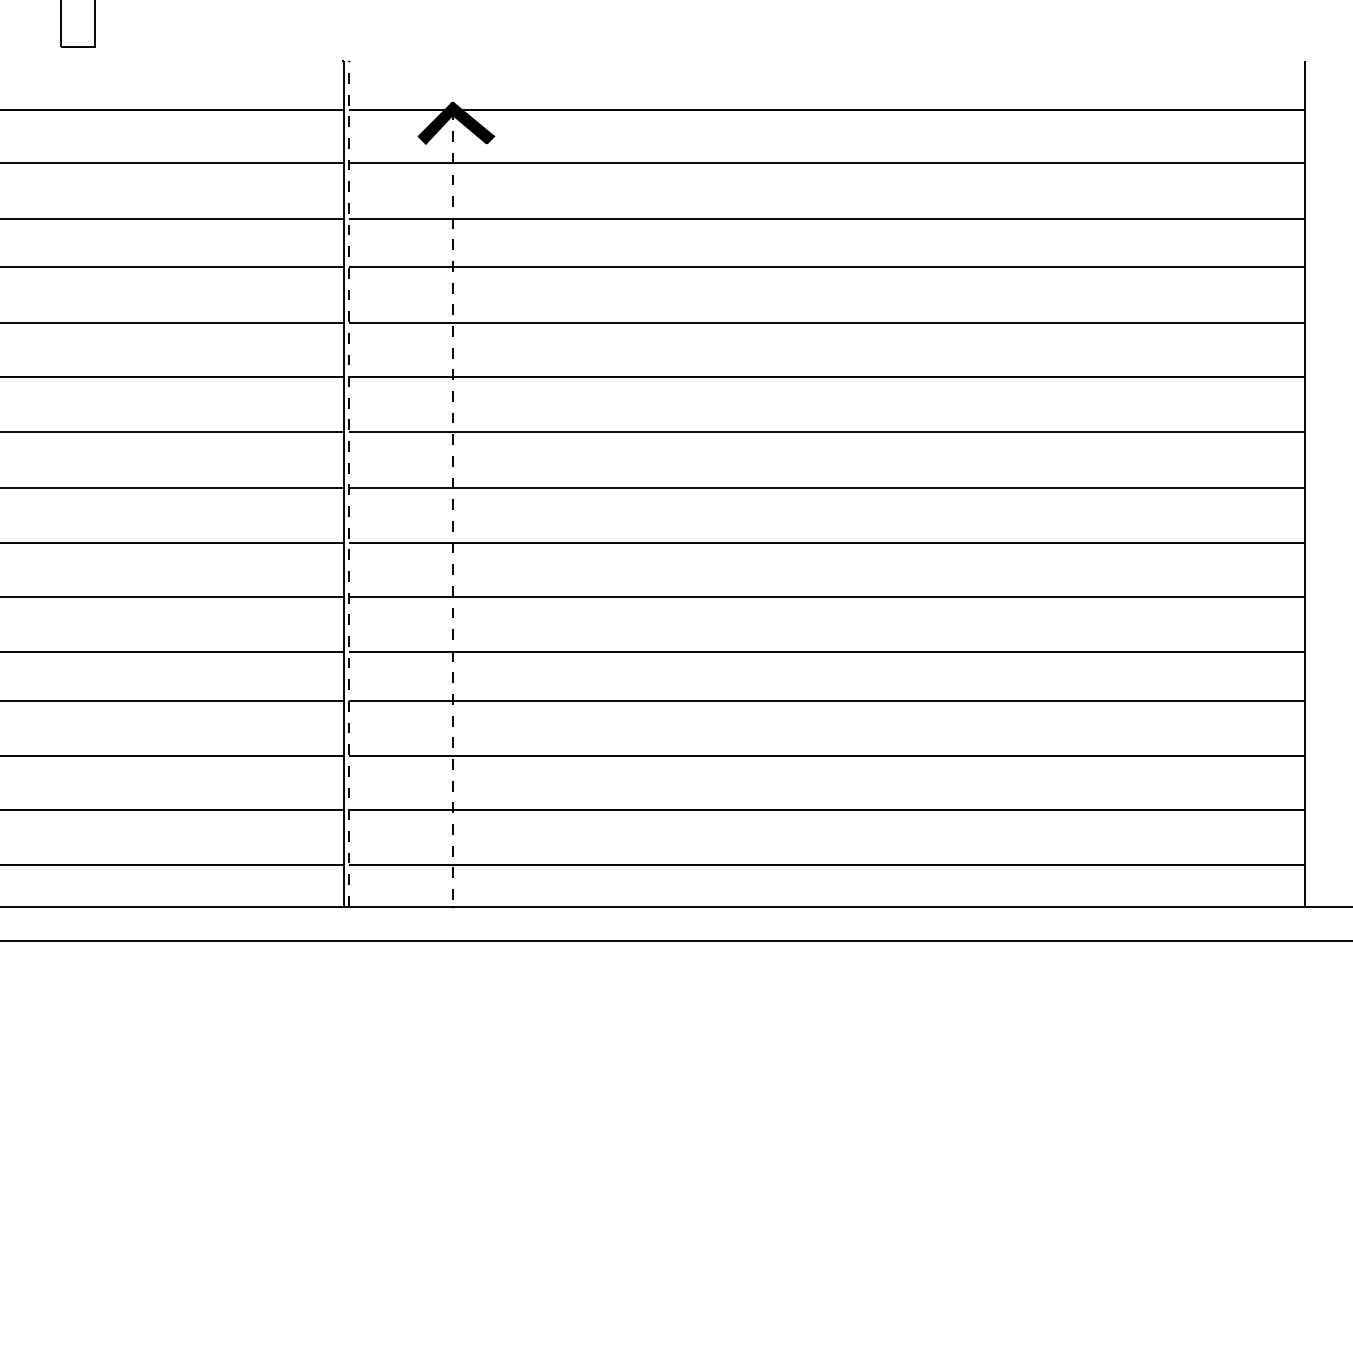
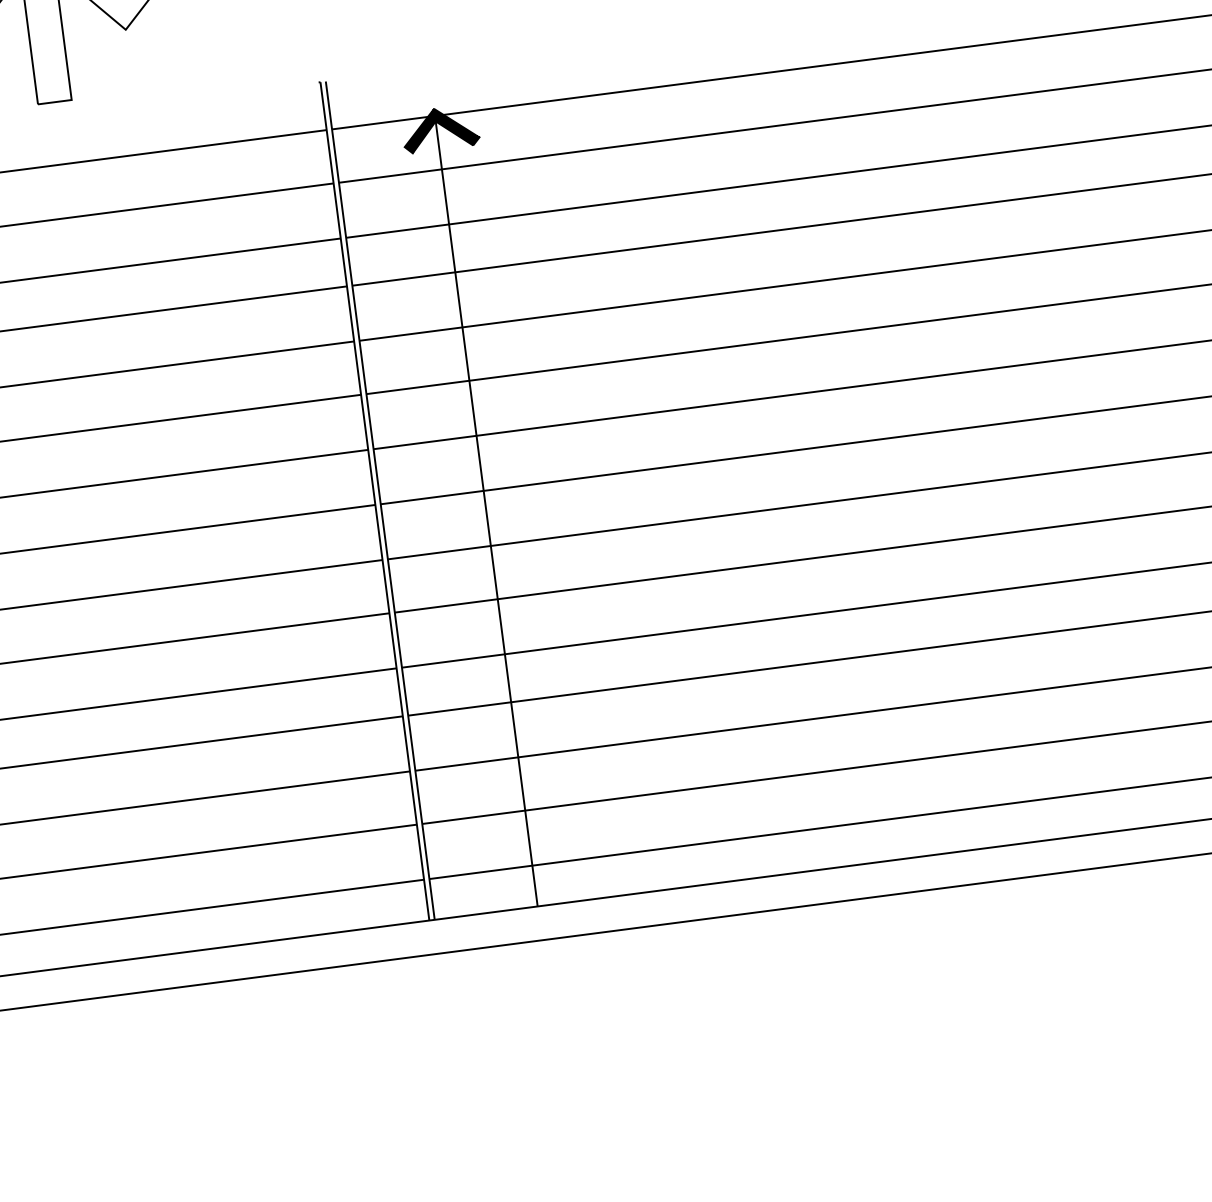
line: (348, 482) -> (379, 499), dashed -> solid
line: (452, 509) -> (486, 512), dashed -> solid

